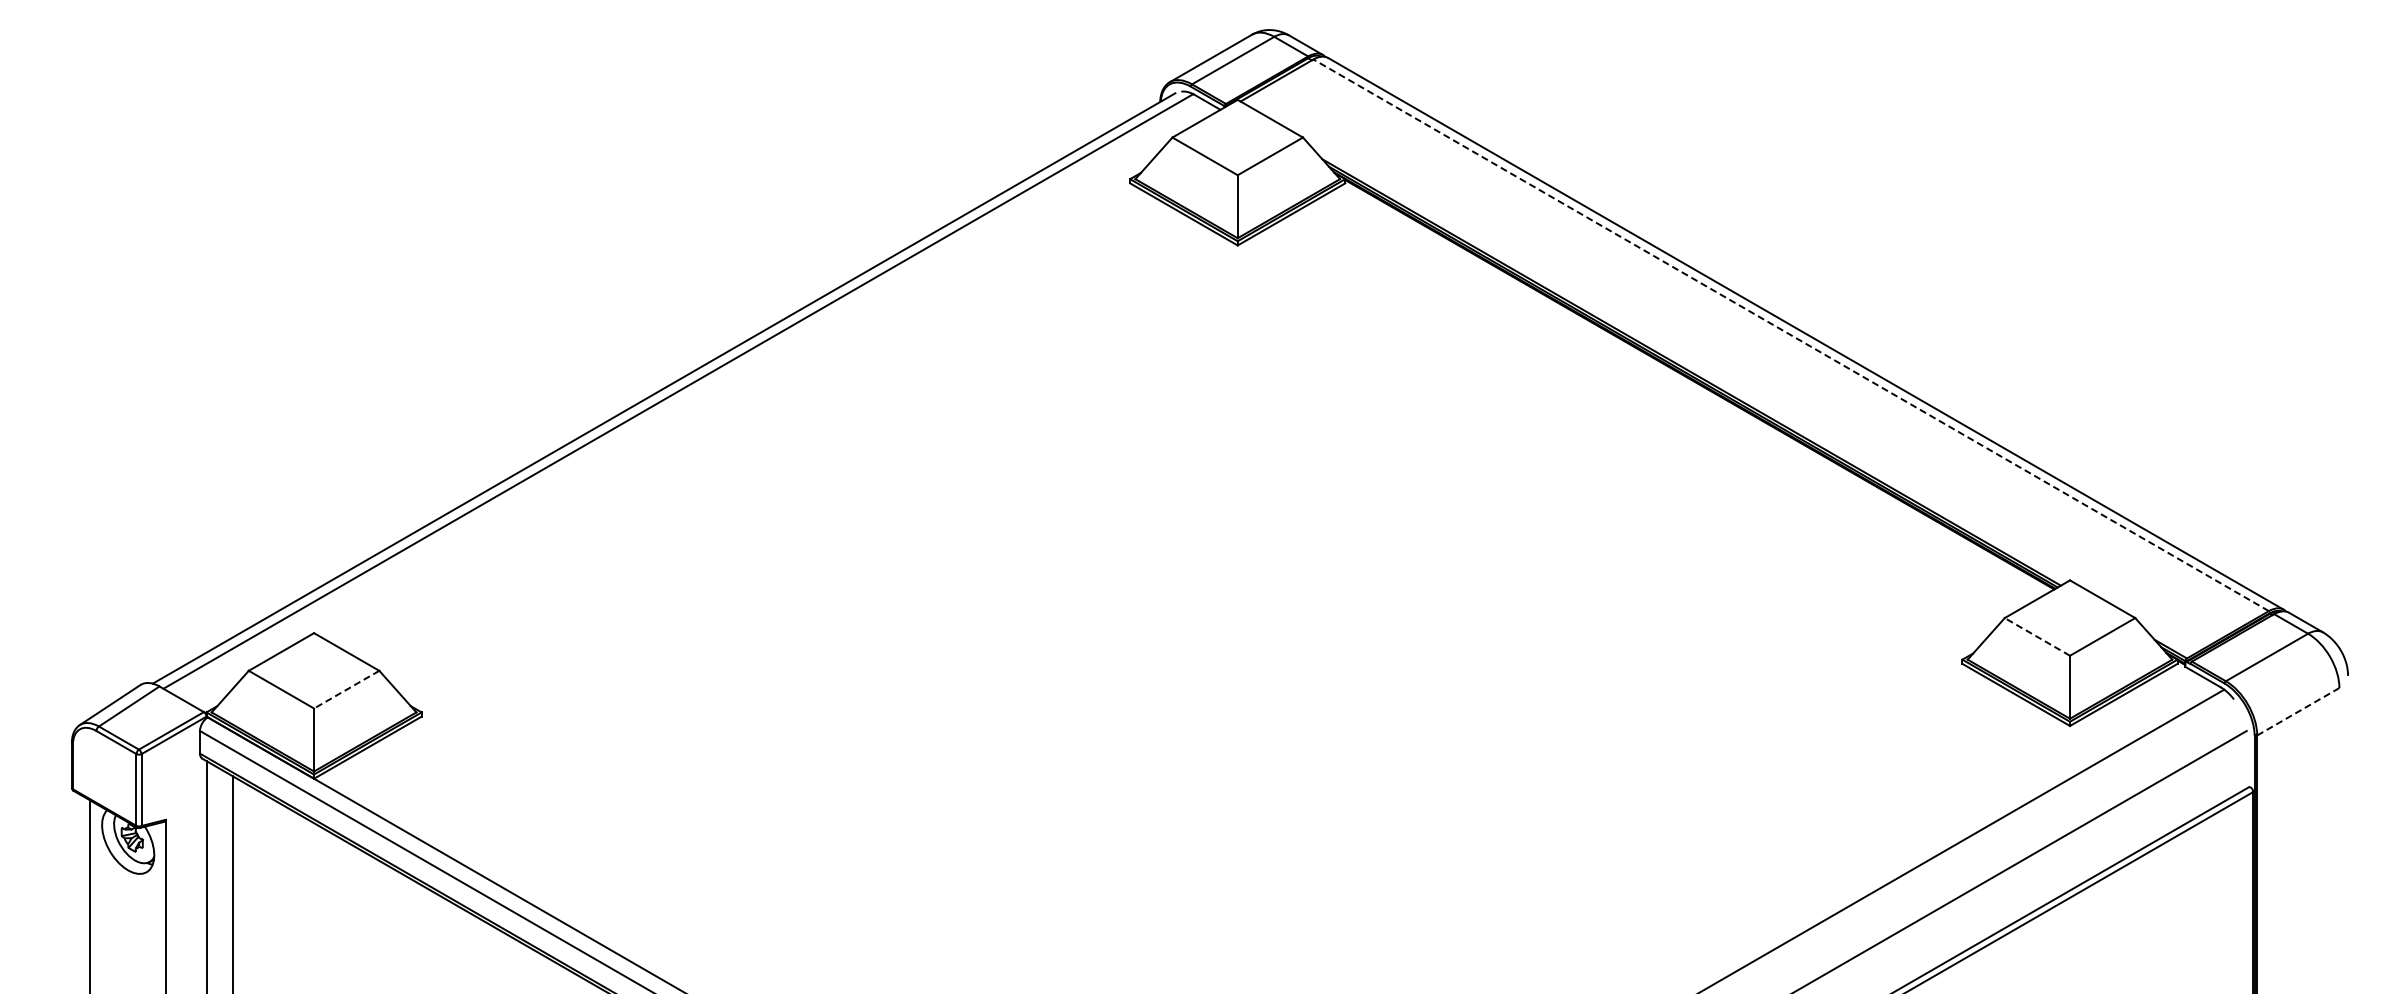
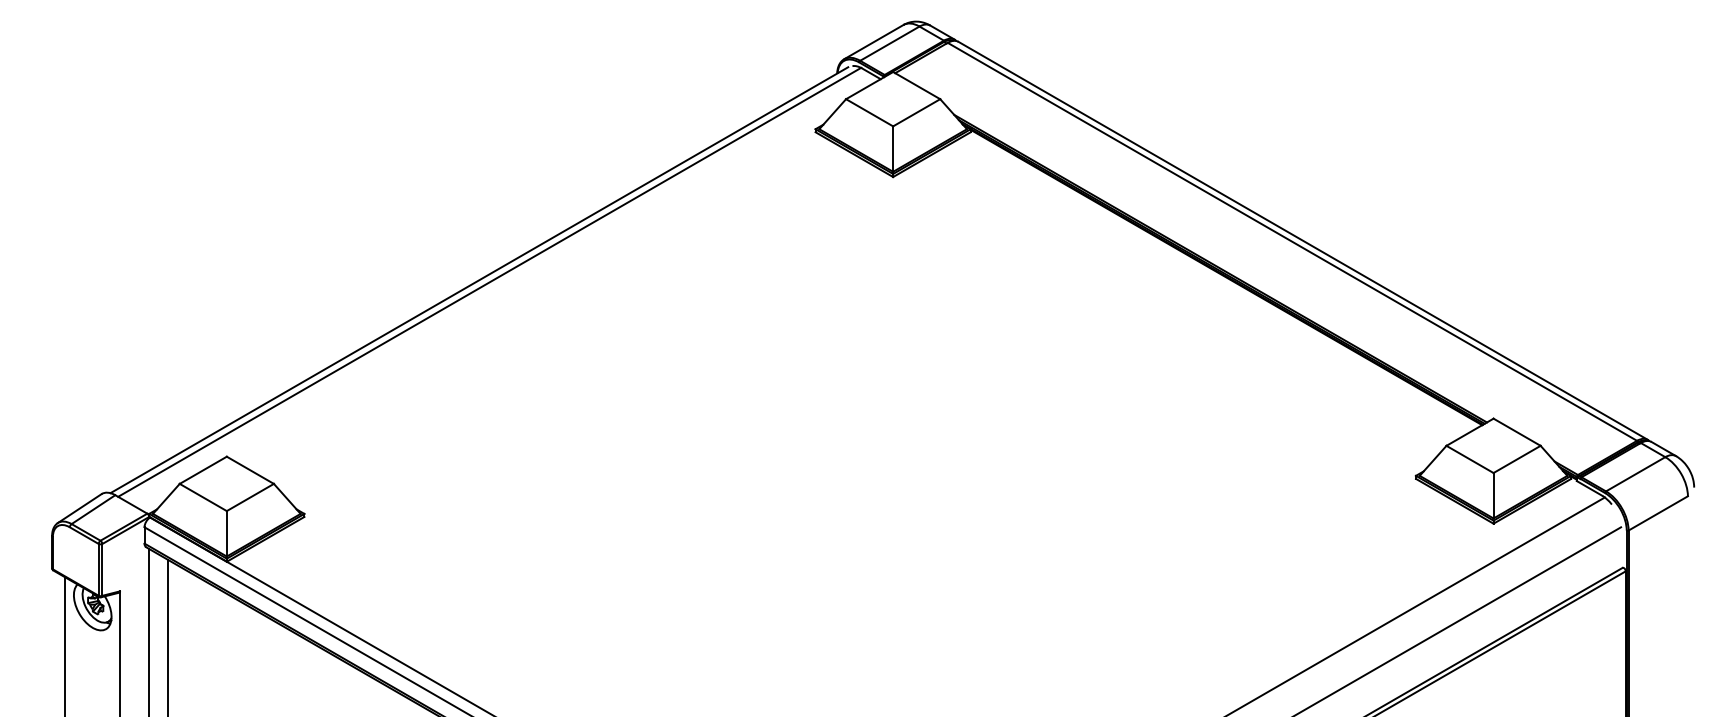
line: (1791, 335) -> (1292, 241), dashed -> solid
line: (2037, 636) -> (1470, 459), dashed -> solid
line: (346, 689) -> (250, 497), dashed -> solid
line: (2298, 711) -> (1658, 513), dashed -> solid

